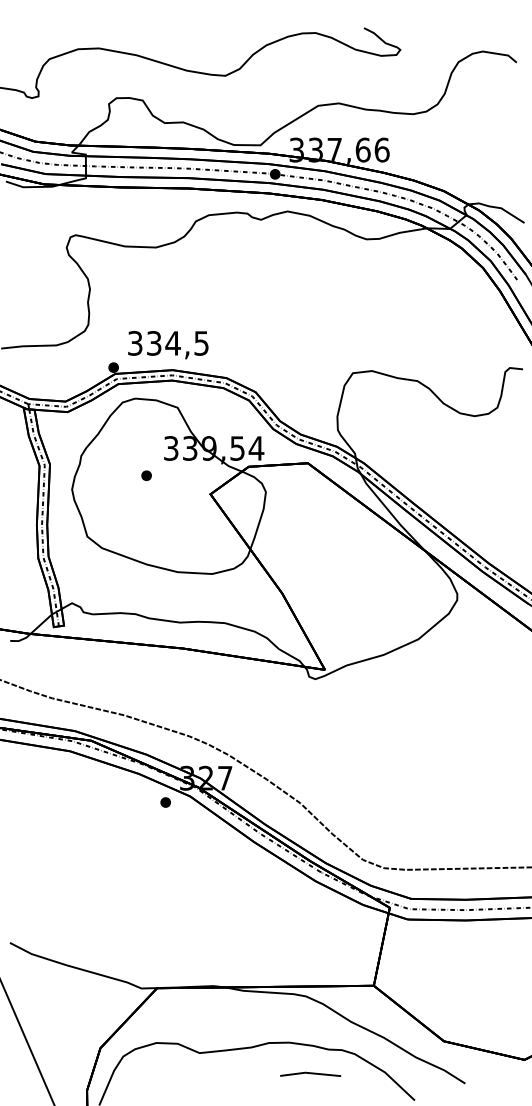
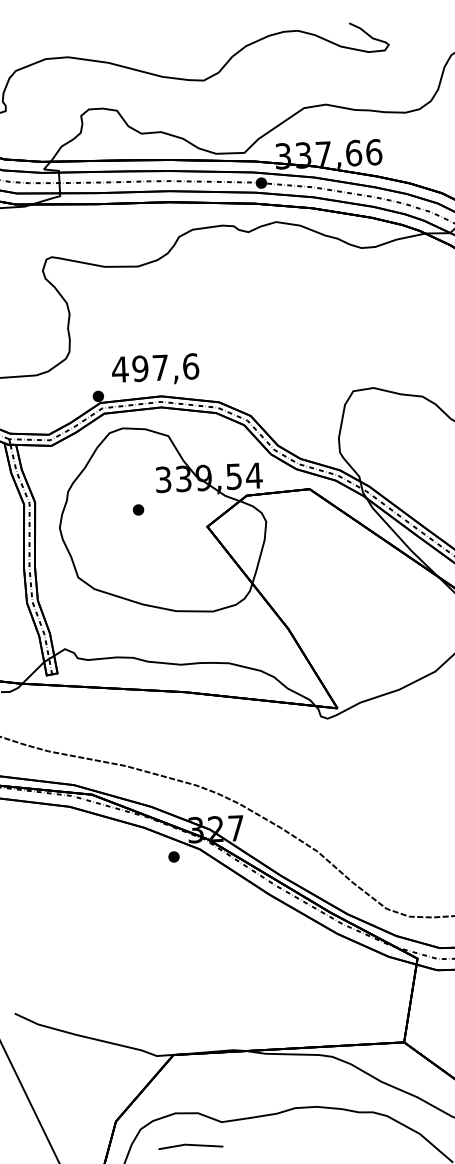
text: (168, 343) -> (155, 368), 334,5 -> 497,6
line: (310, 1073) -> (190, 1145), moved

